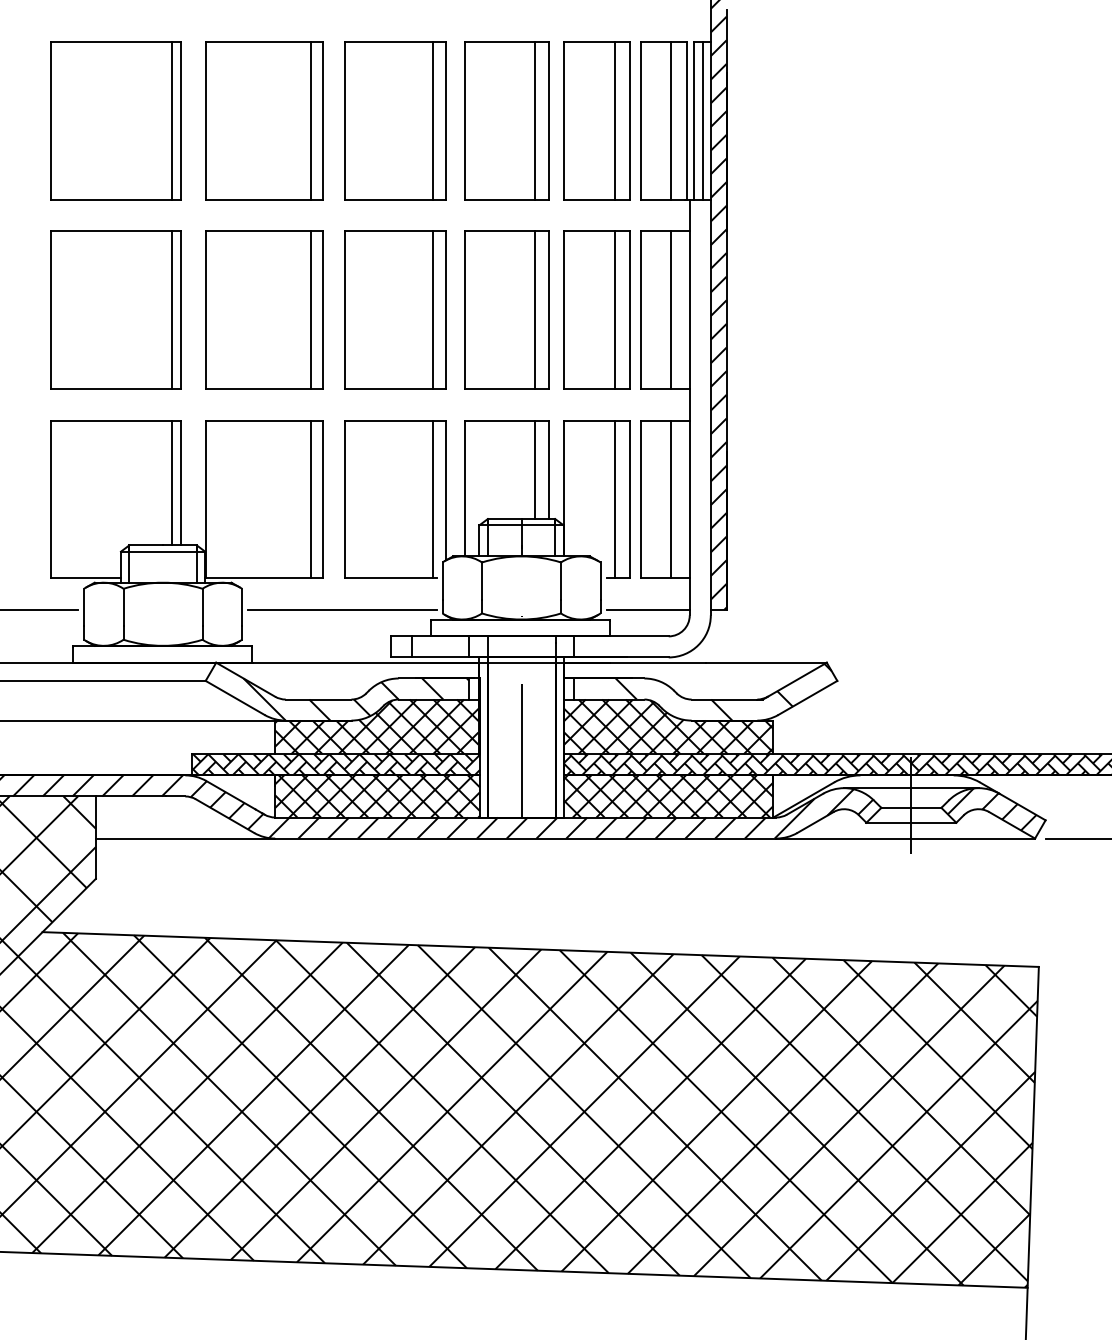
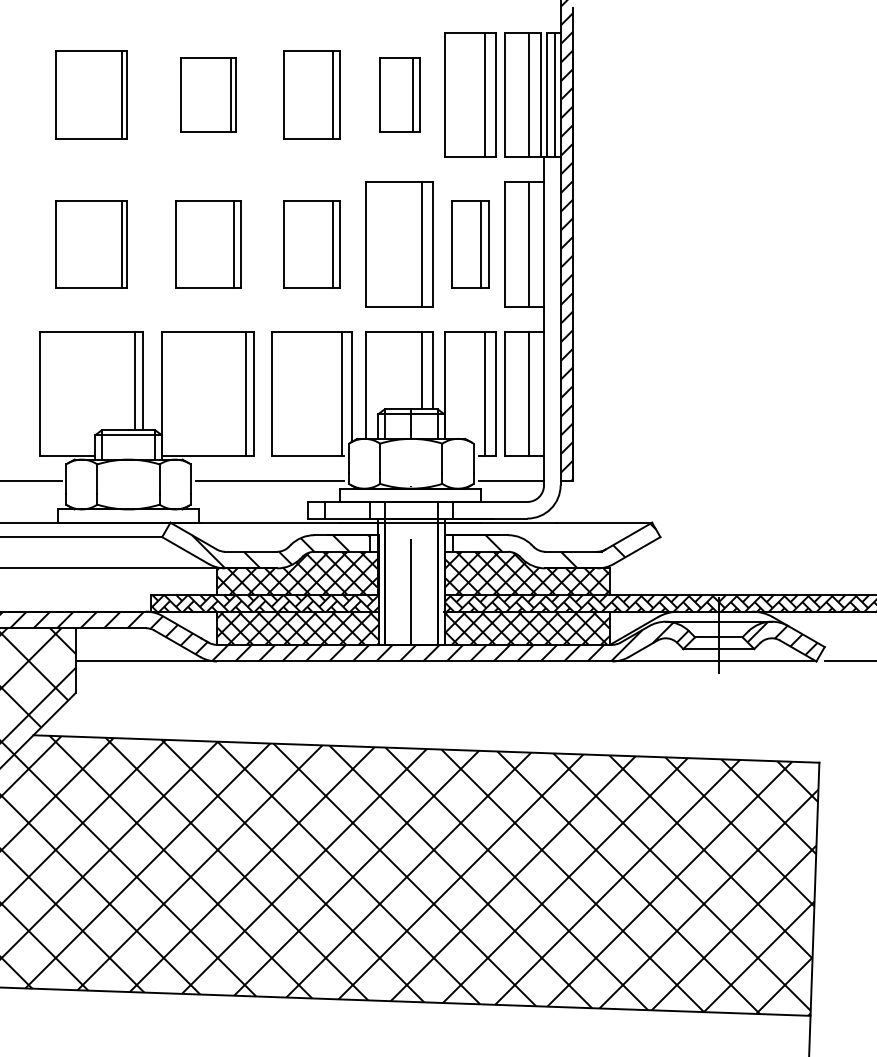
part: (116, 119) -> (91, 94), size x0.7
part: (263, 119) -> (207, 94), size x0.6
part: (395, 119) -> (311, 94), size x0.7
part: (506, 119) -> (399, 94), size x0.6
part: (116, 309) -> (91, 244), size x0.7
part: (263, 309) -> (207, 244), size x0.7
part: (395, 309) -> (311, 244), size x0.7
part: (596, 309) -> (470, 244), size x0.7

